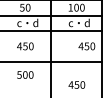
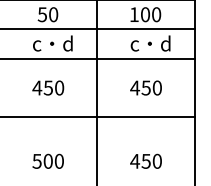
text: (86, 46) -> (145, 88), moved
text: (25, 74) -> (48, 160), moved

